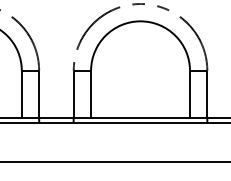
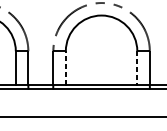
line: (91, 93) -> (66, 67), solid -> dashed
line: (189, 94) -> (136, 68), solid -> dashed

